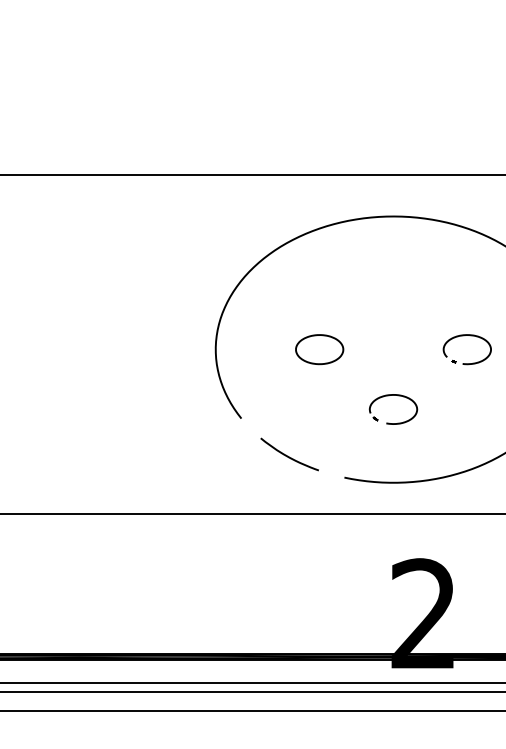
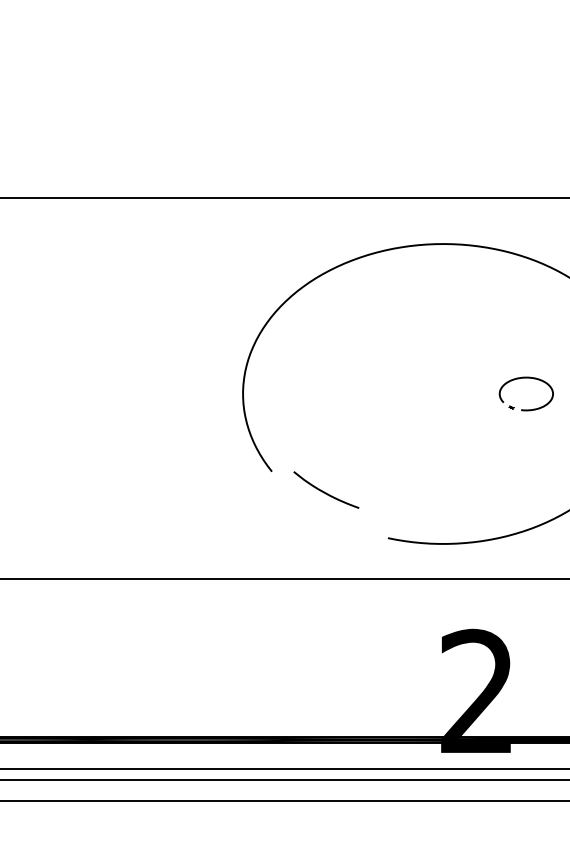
part: (319, 349) -> (359, 393), removed
part: (392, 422) -> (442, 476), removed
curve: (288, 455) -> (324, 491), moved

